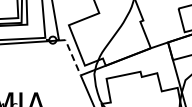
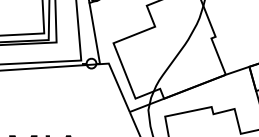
line: (71, 54) -> (117, 83), dashed -> solid

